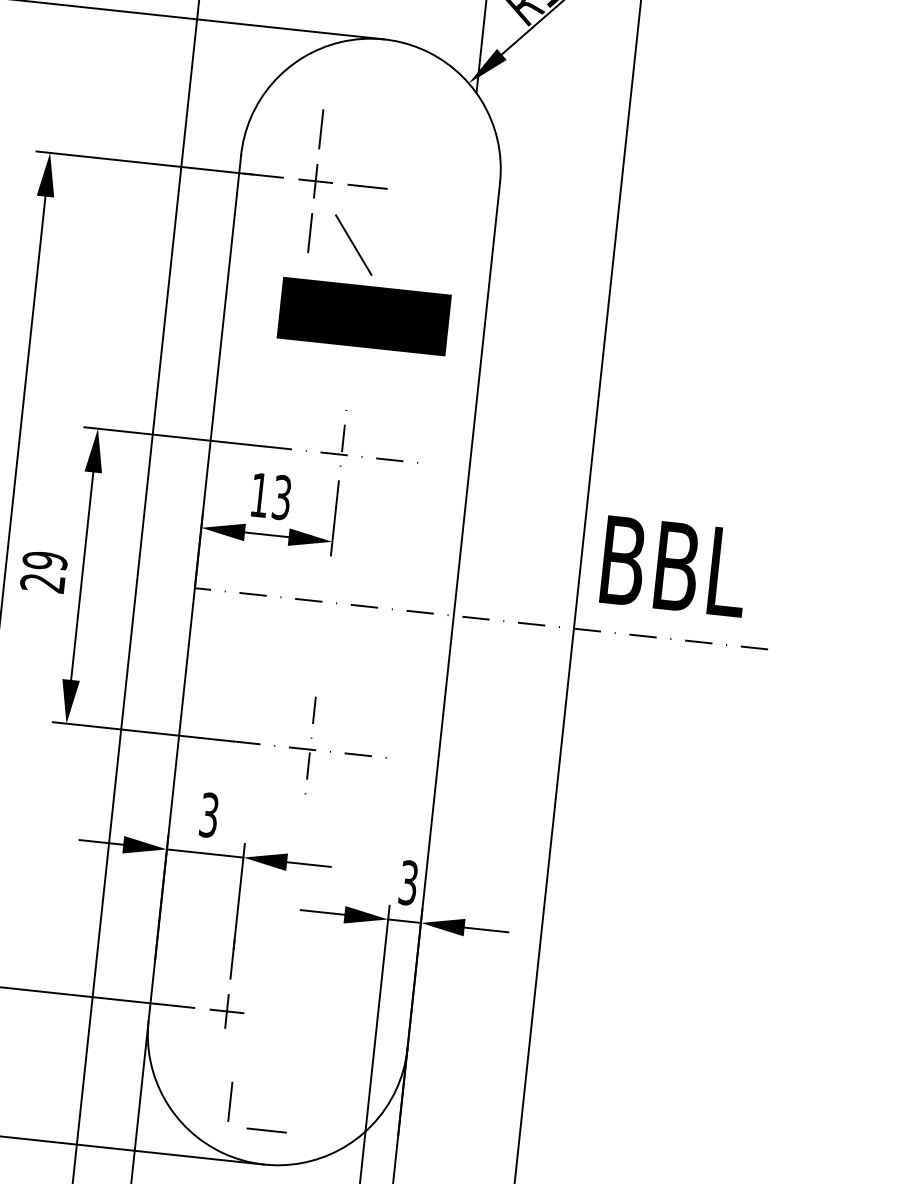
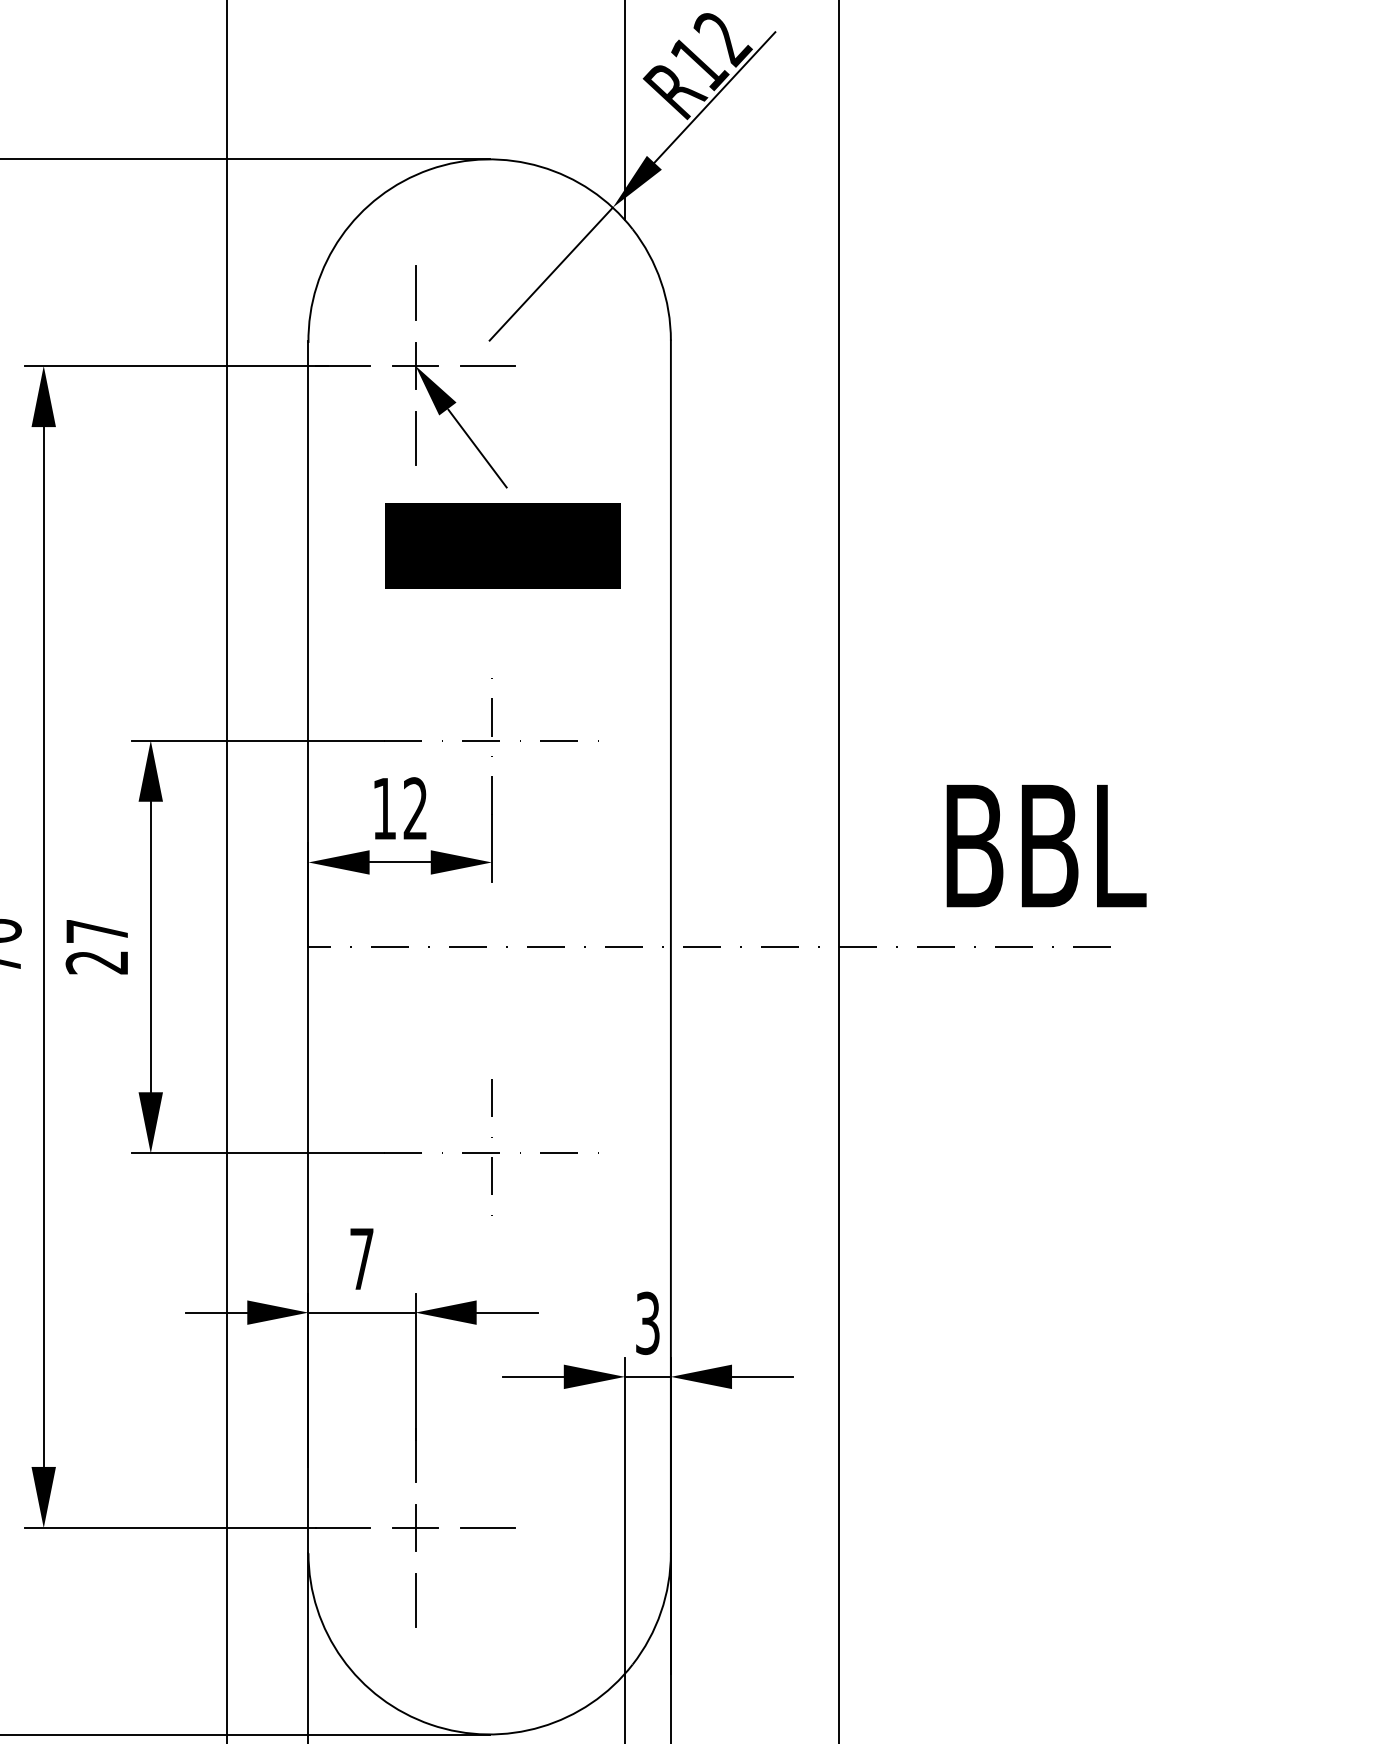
line: (419, 125) -> (550, 273), added
fill: (328, 200) -> (435, 390), added
text: (281, 497) -> (415, 808), 13 -> 12
text: (44, 560) -> (96, 931), 29 -> 27
text: (674, 566) -> (1046, 846), moved
text: (208, 814) -> (361, 1258), 3 -> 7
line: (230, 1101) -> (415, 1600), moved
line: (266, 1130) -> (487, 1527), moved

